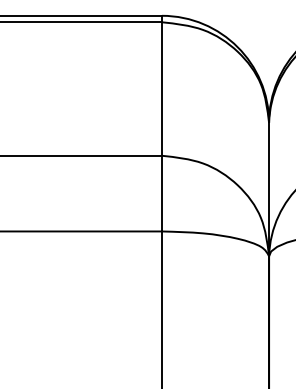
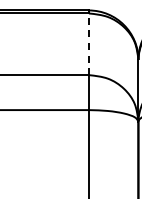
line: (161, 89) -> (88, 44), solid -> dashed

